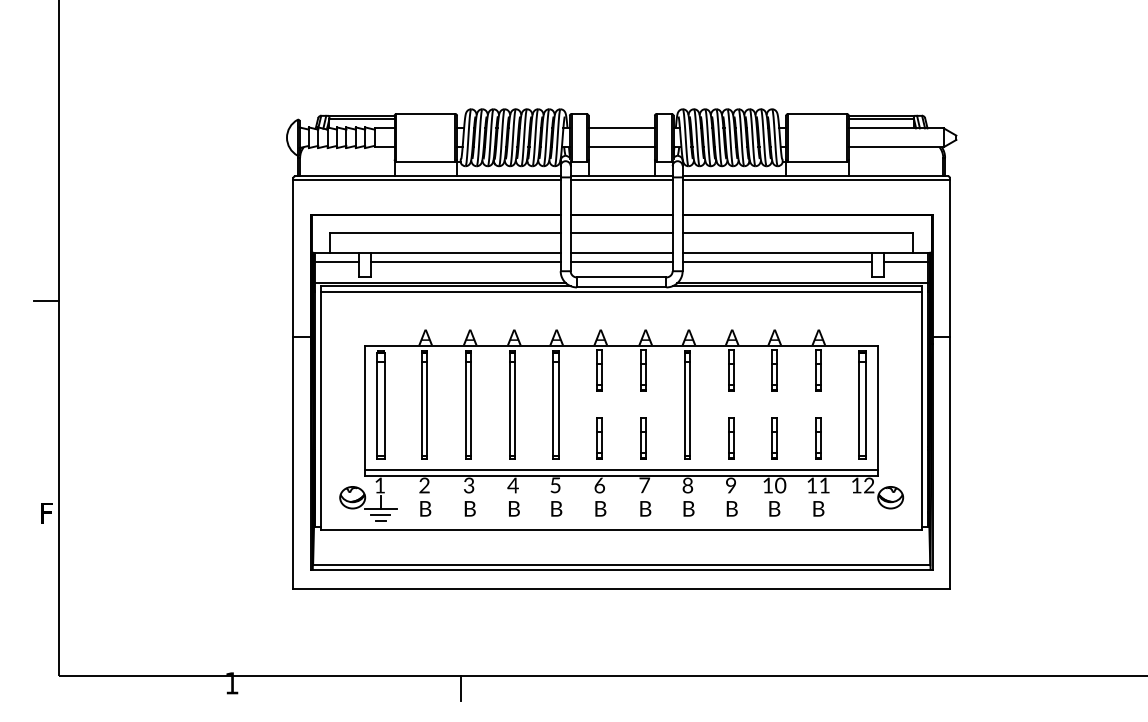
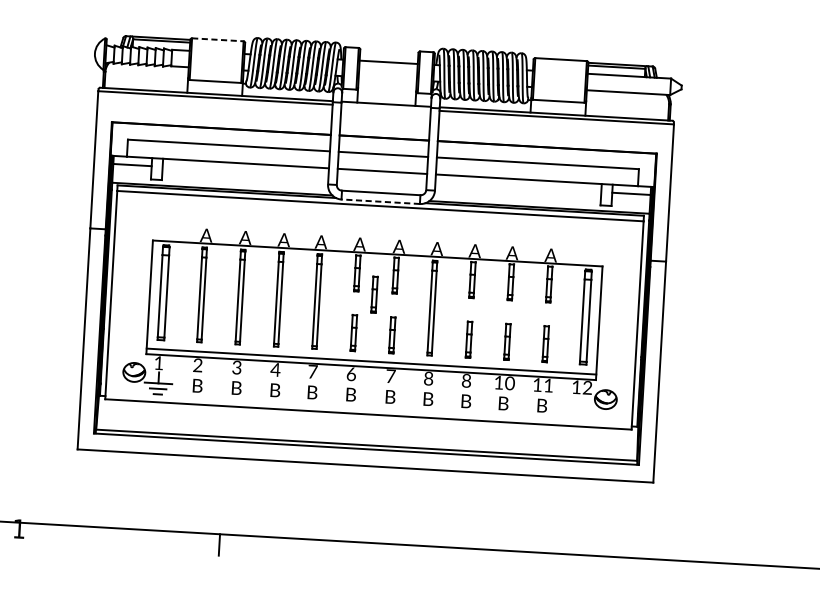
line: (426, 113) -> (218, 39), solid -> dashed
line: (621, 147) -> (387, 79), removed
line: (621, 180) -> (385, 108), removed
line: (465, 262) -> (245, 171), removed
line: (621, 262) -> (381, 179), removed
line: (776, 262) -> (517, 187), removed
line: (621, 287) -> (380, 201), solid -> dashed
part: (620, 393) -> (374, 294), added
text: (555, 485) -> (312, 371), 5 -> 7
text: (731, 486) -> (466, 381), 9 -> 8

